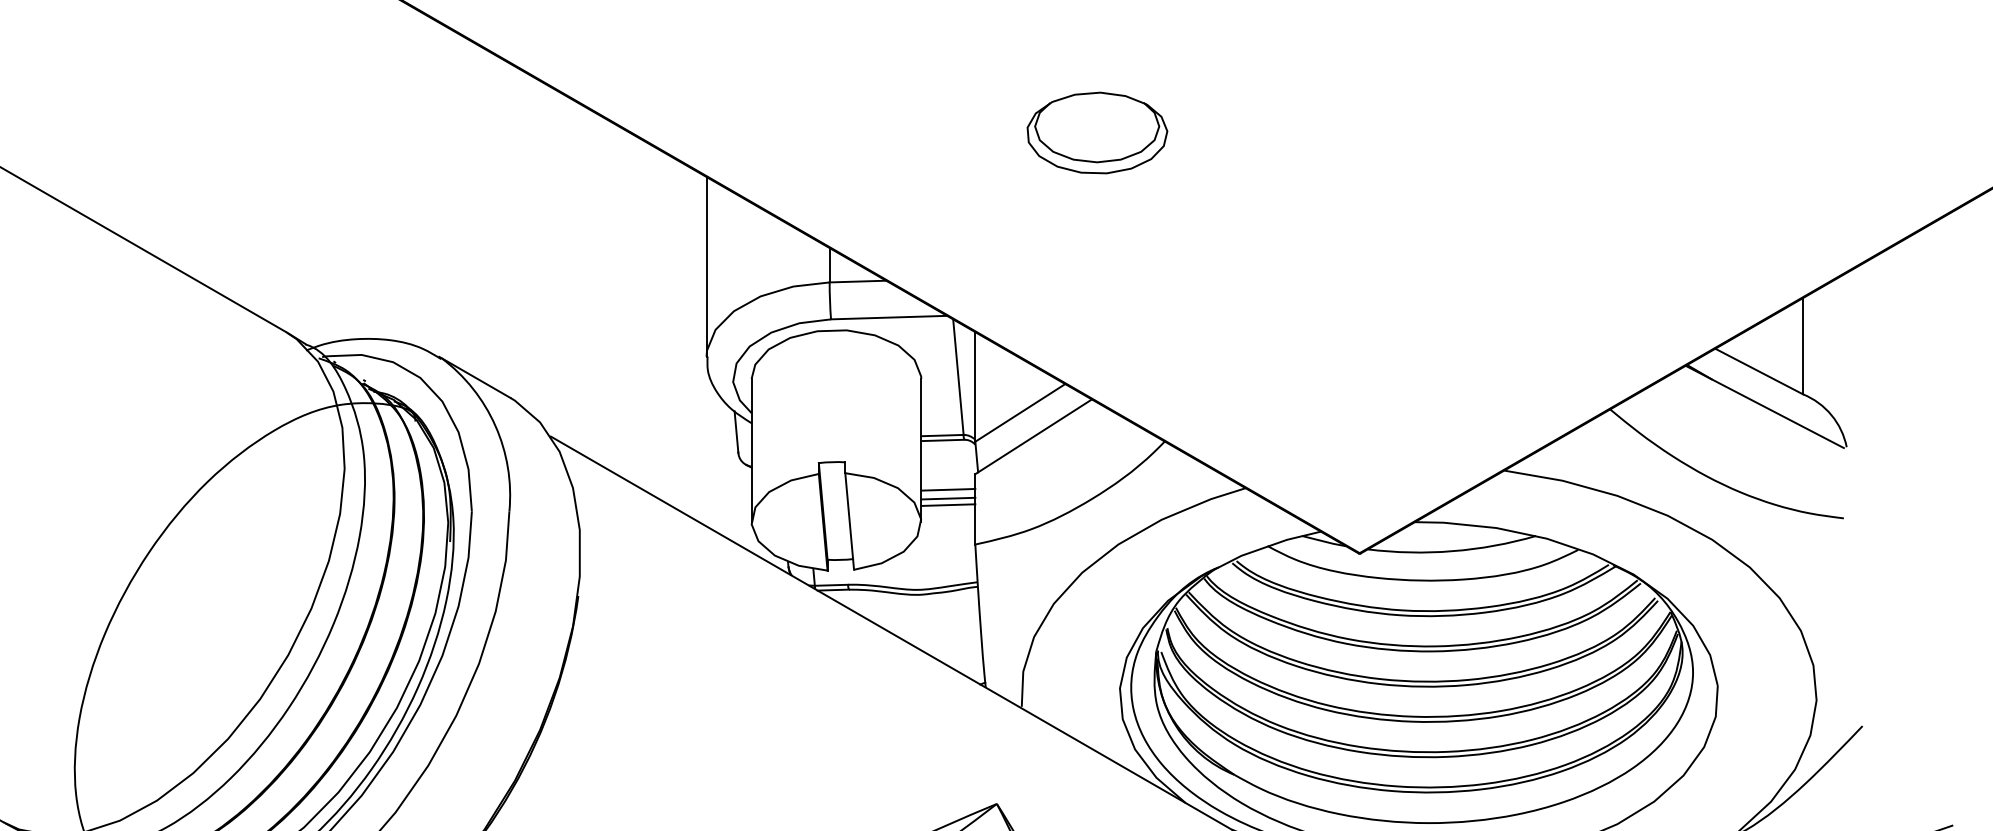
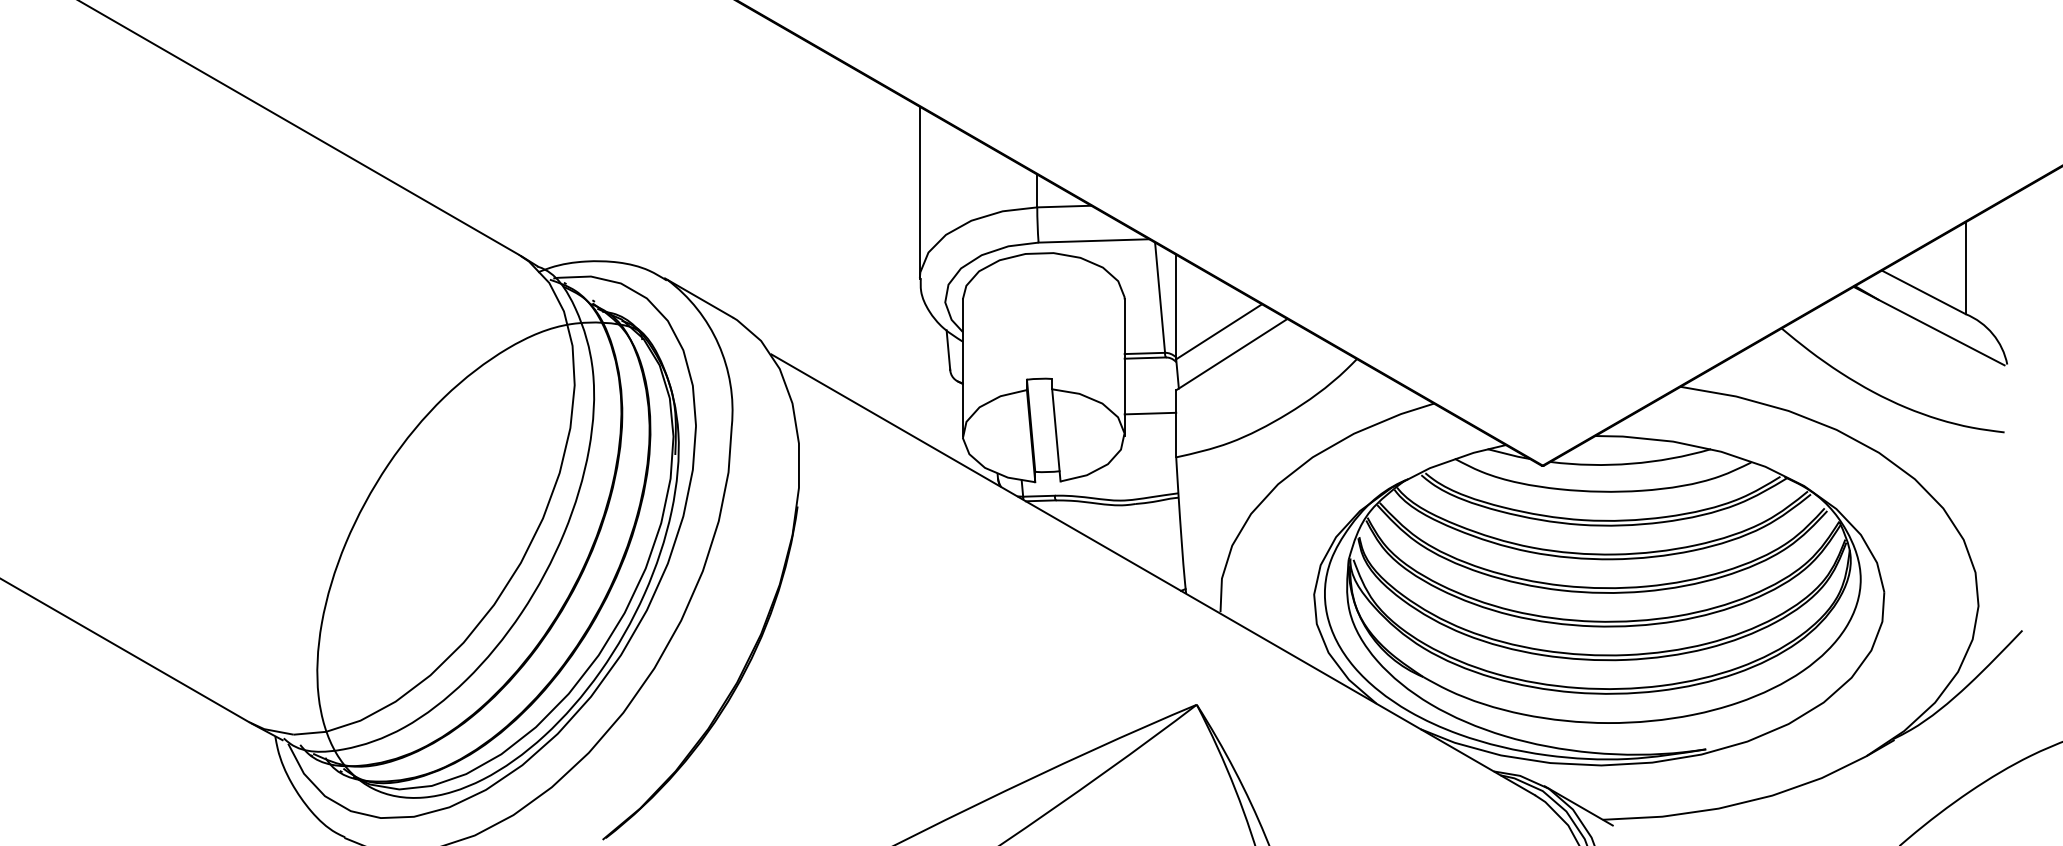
part: (1097, 132) -> (1292, 64), removed
line: (948, 489) -> (1150, 404), removed
line: (948, 504) -> (1150, 419), removed

